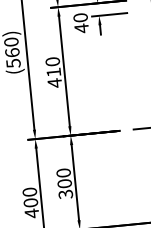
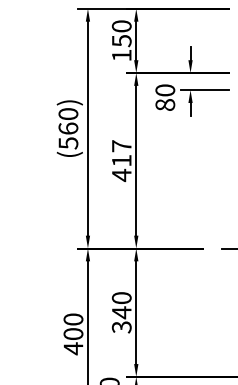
text: (81, 28) -> (165, 104), 40 -> 80
text: (52, 62) -> (121, 146), 410 -> 417
text: (64, 183) -> (121, 312), 300 -> 340

